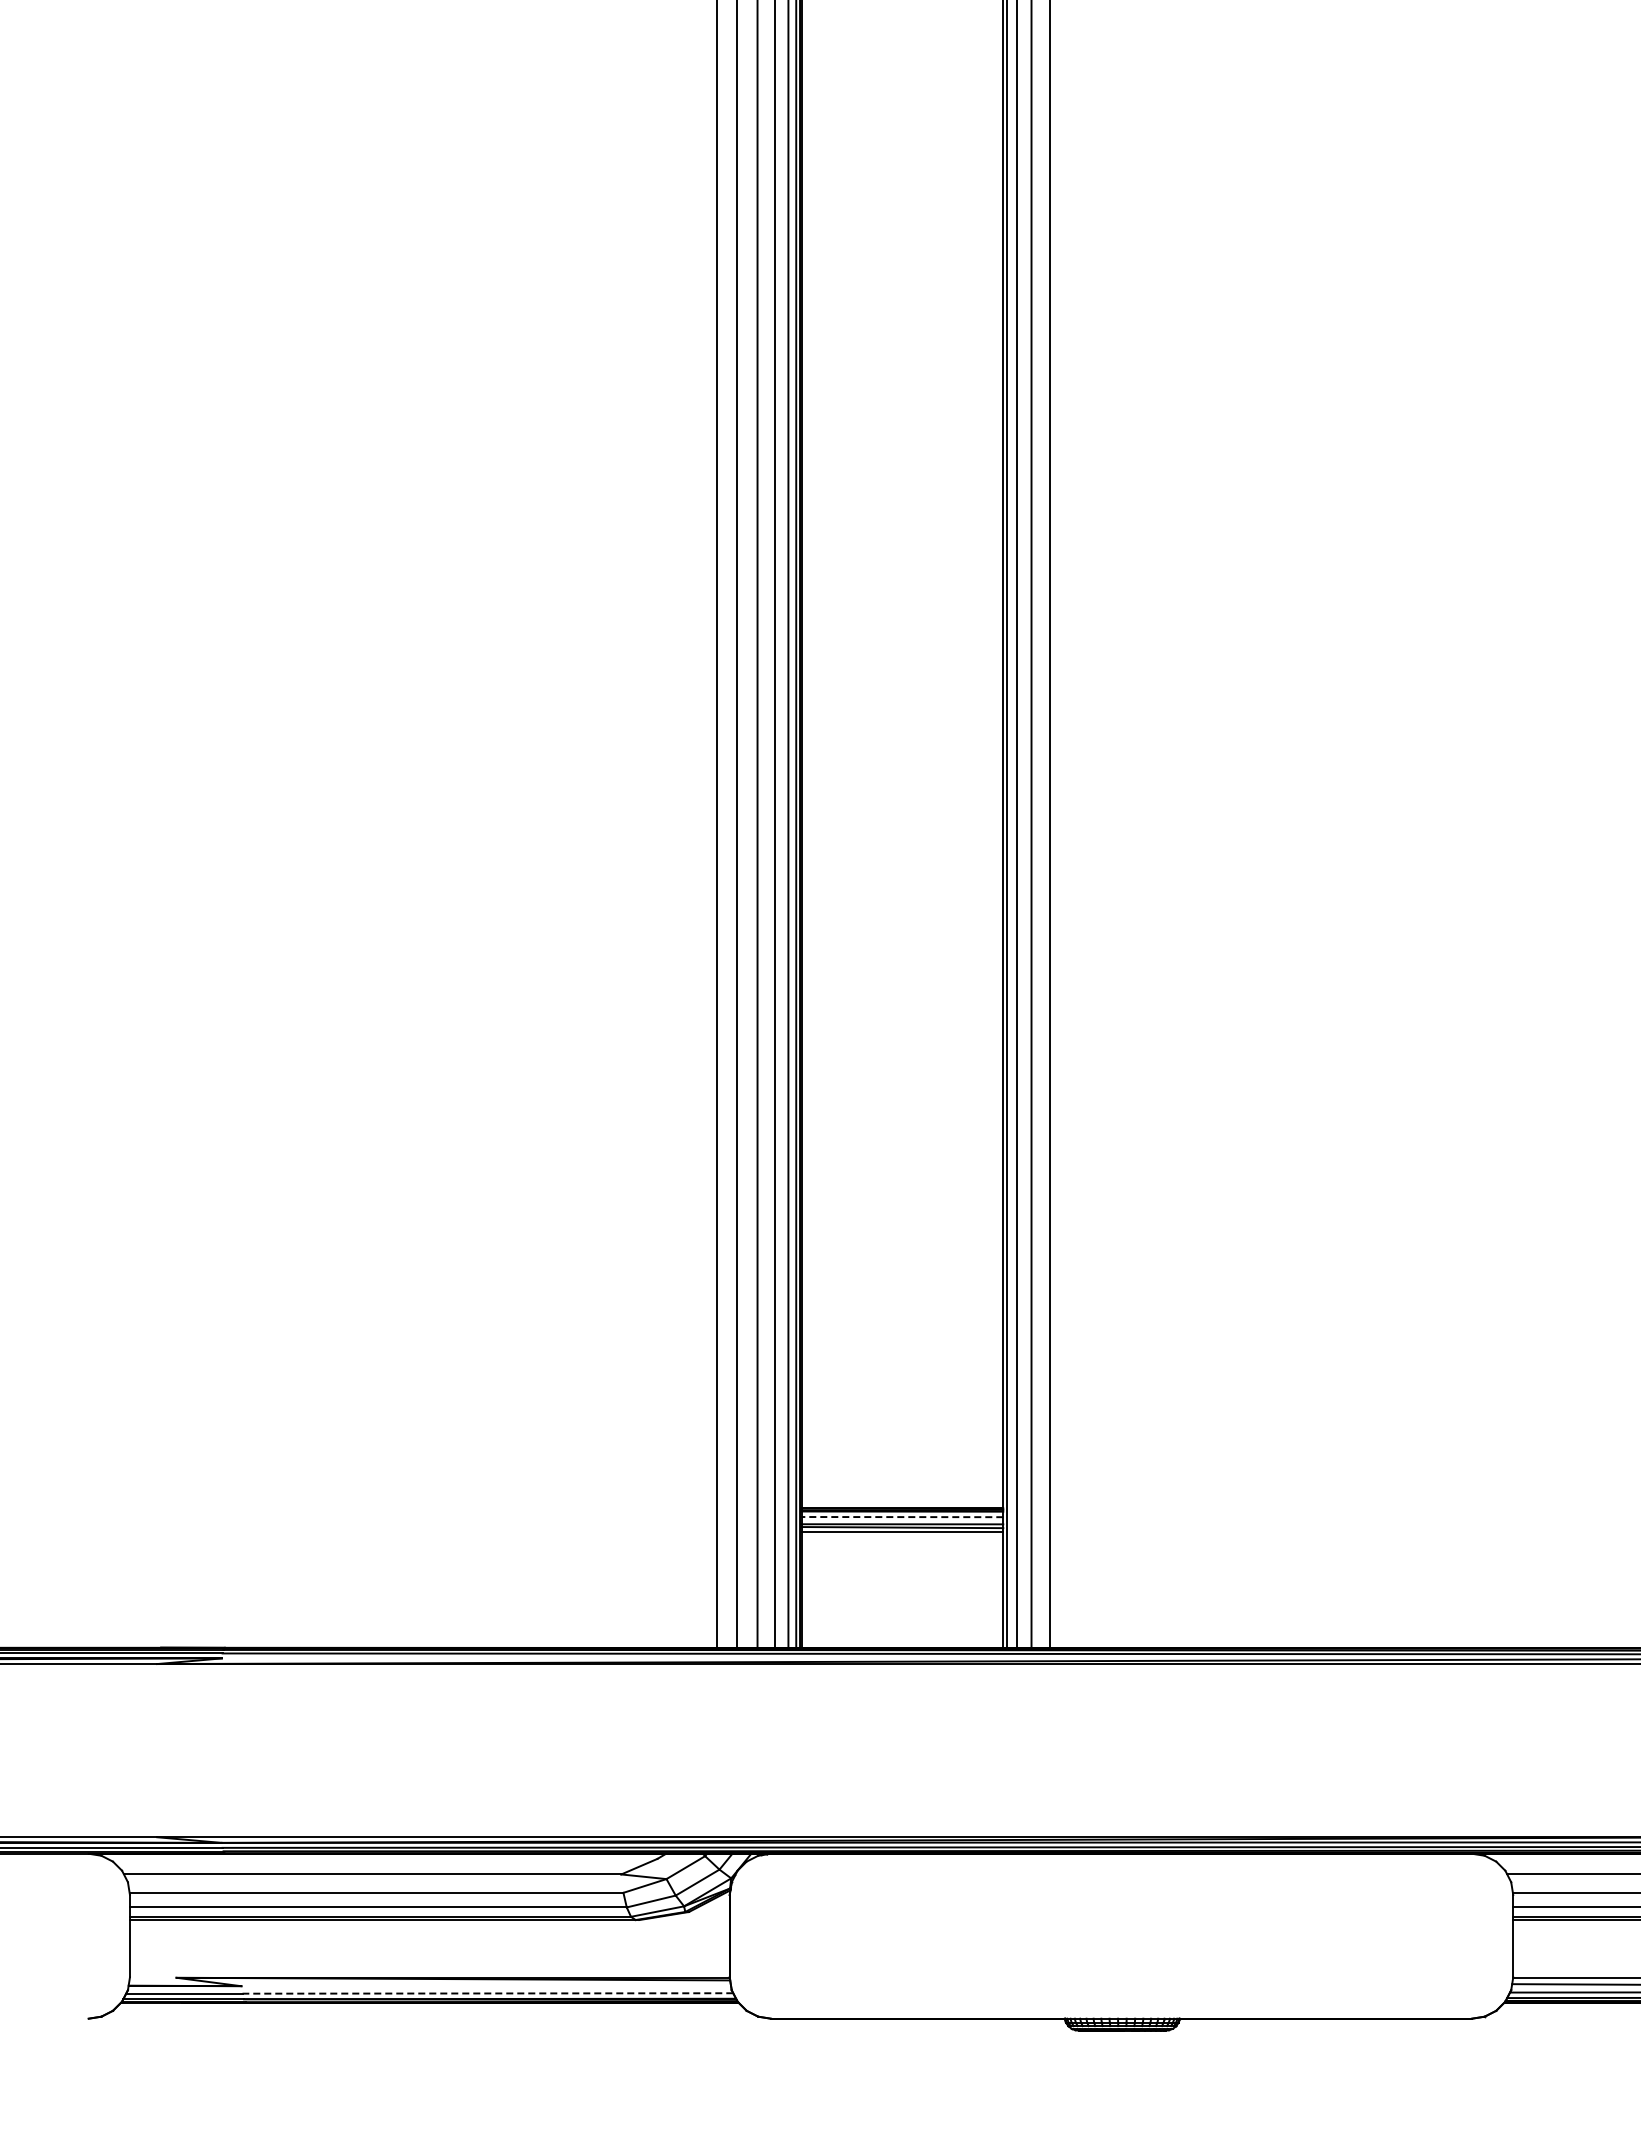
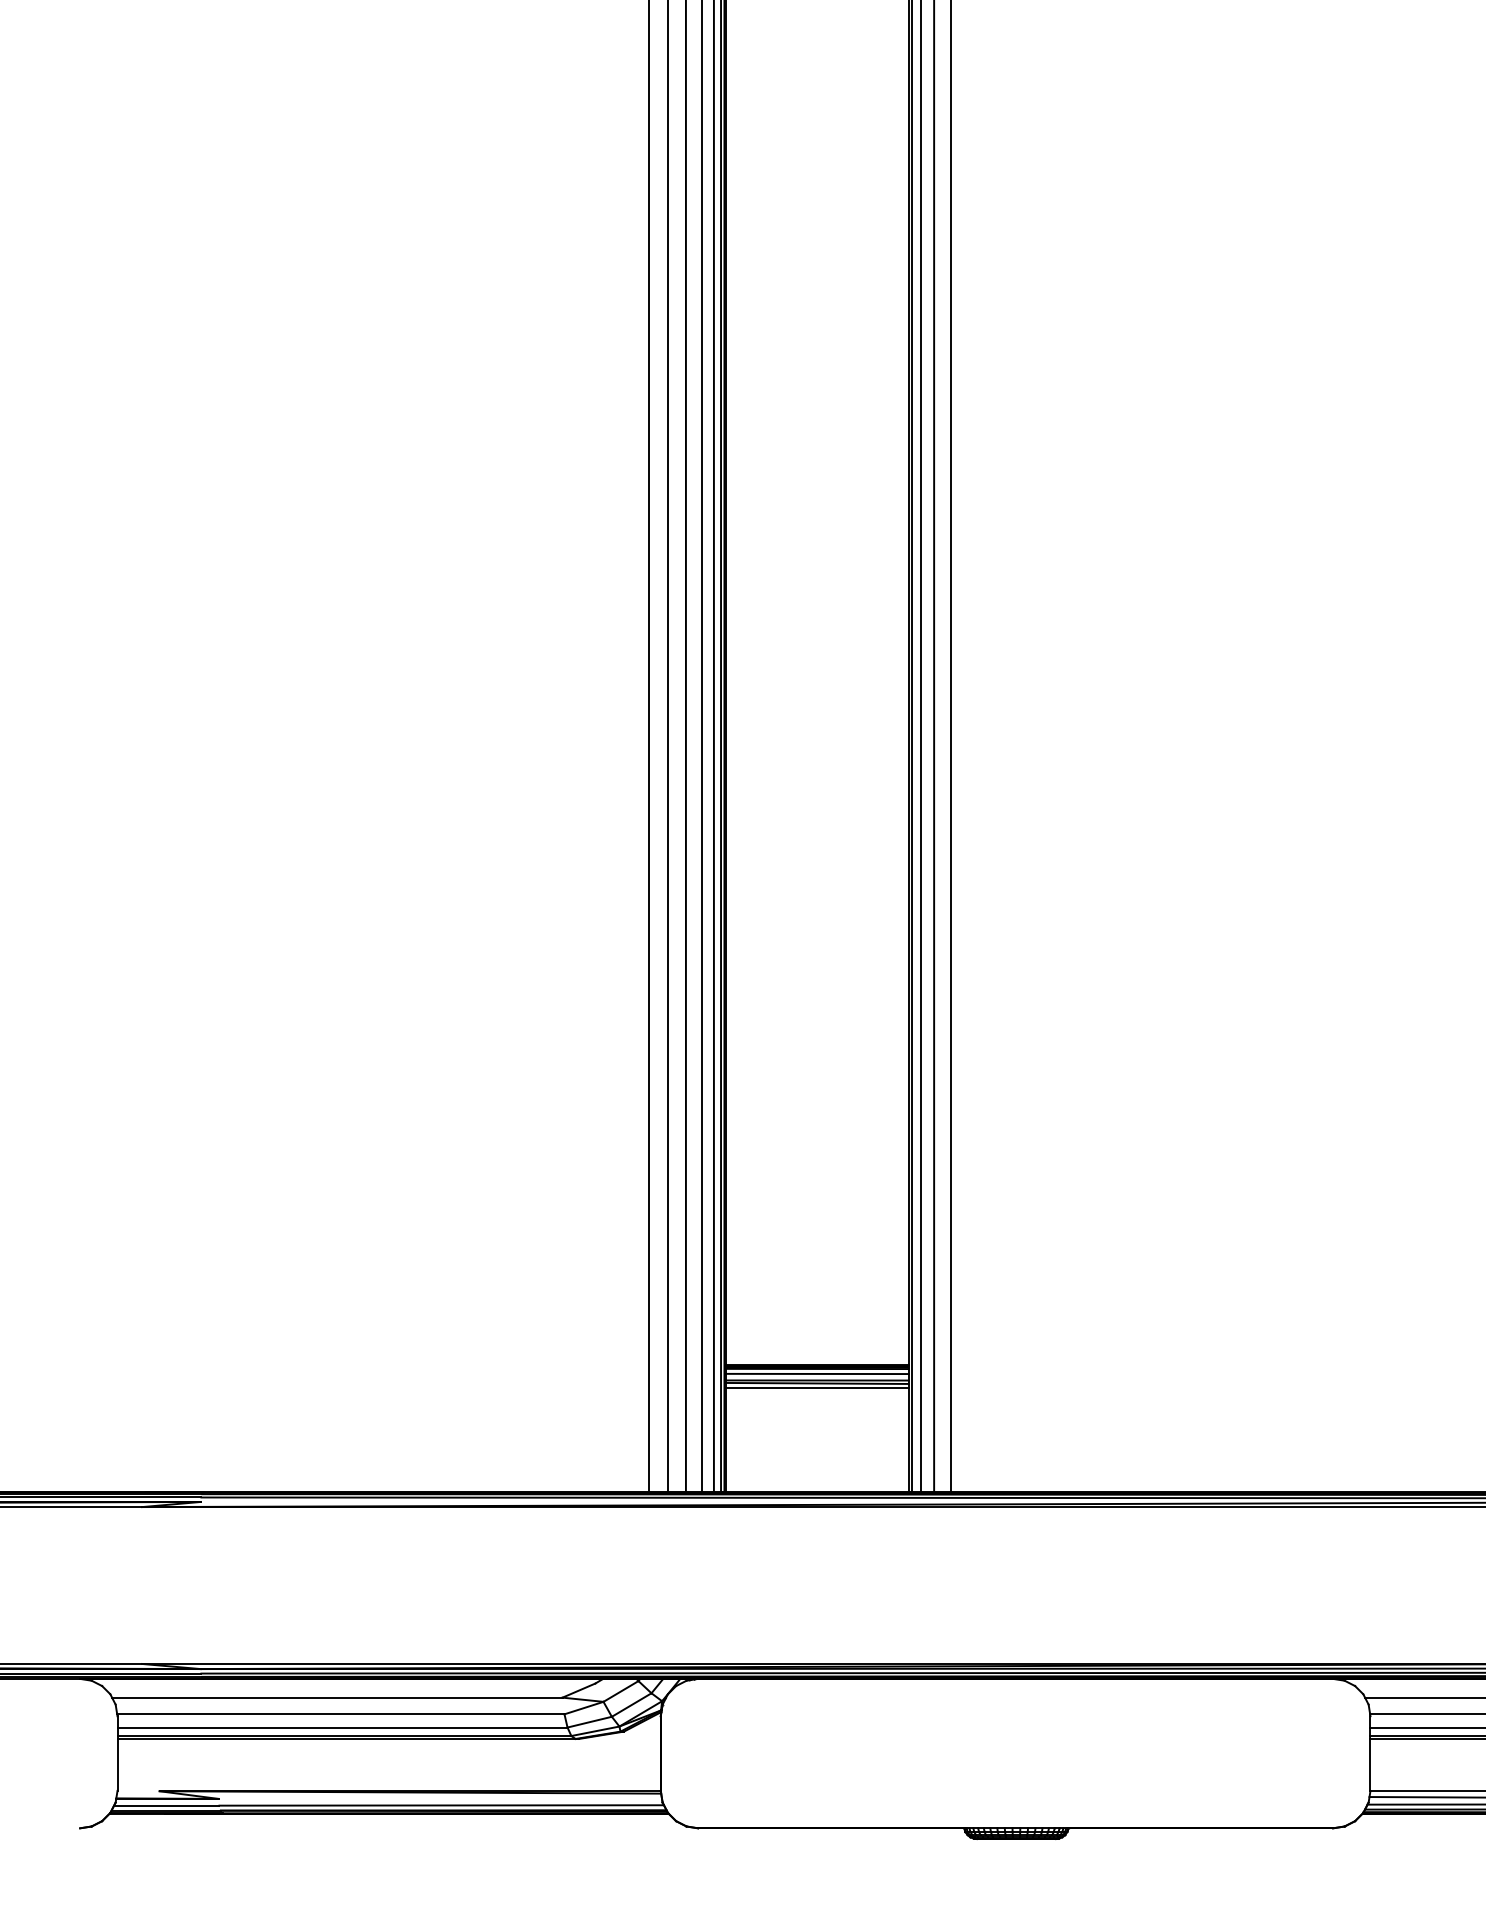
line: (902, 1517) -> (817, 1374), dashed -> solid
line: (487, 1993) -> (441, 1805), dashed -> solid

